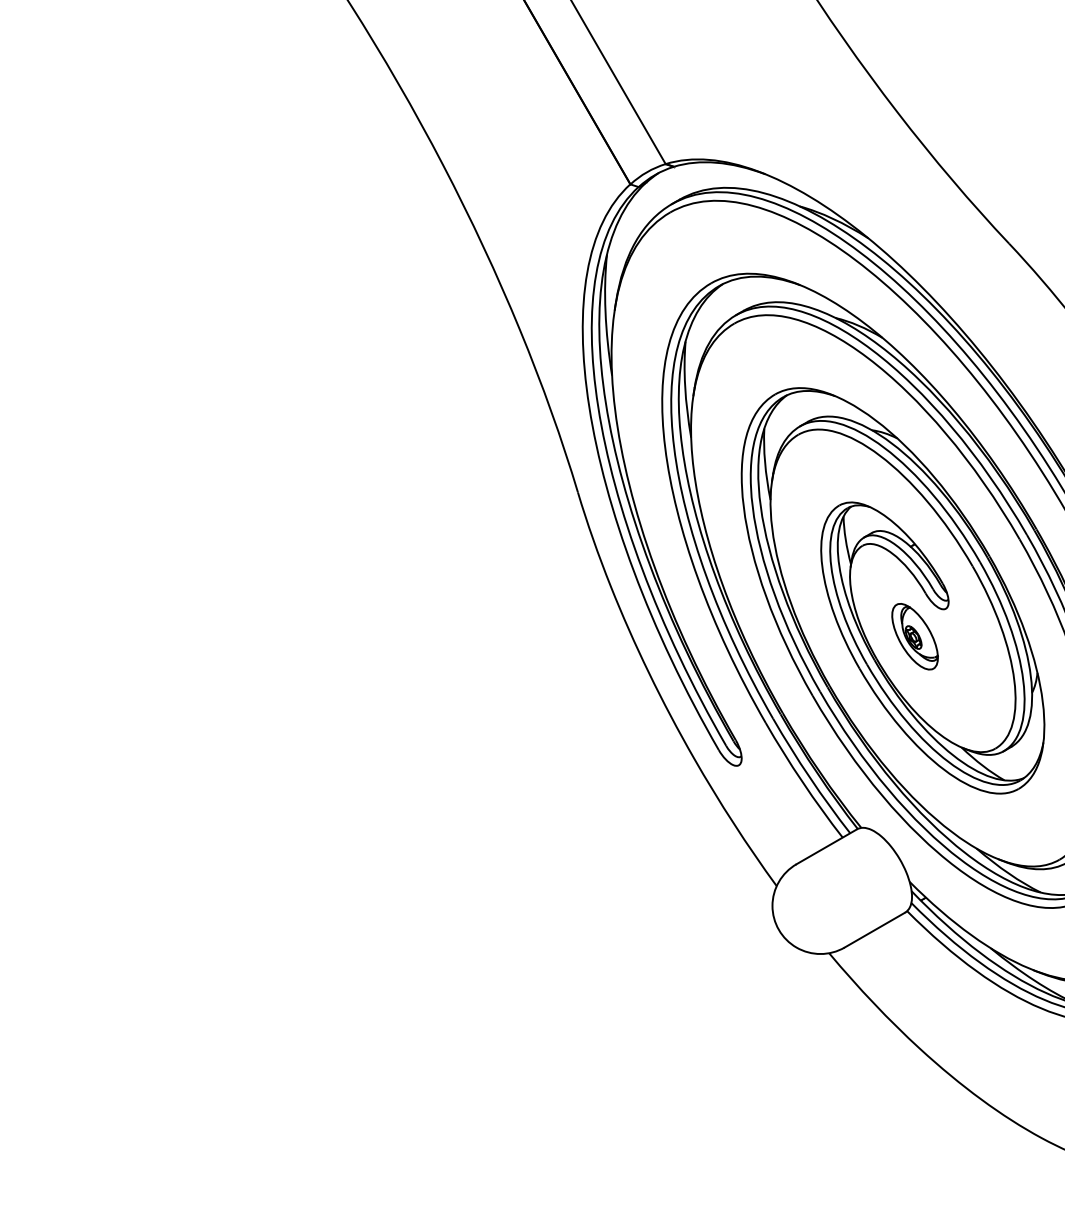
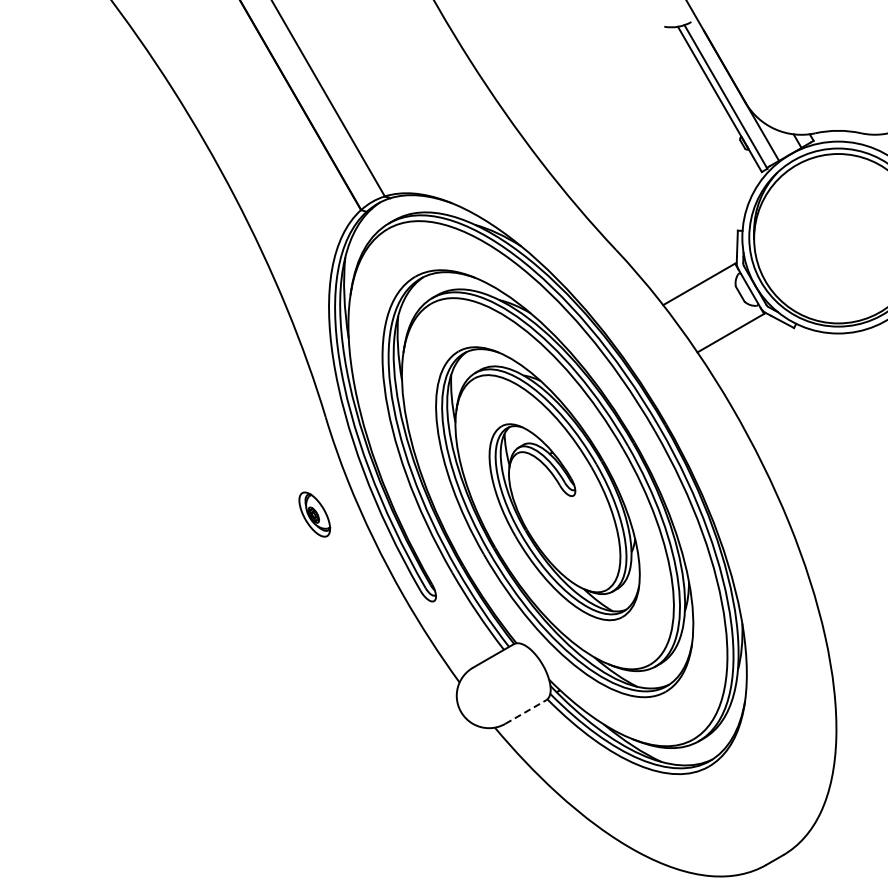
part: (914, 636) -> (314, 514), moved
line: (876, 929) -> (526, 711), solid -> dashed

